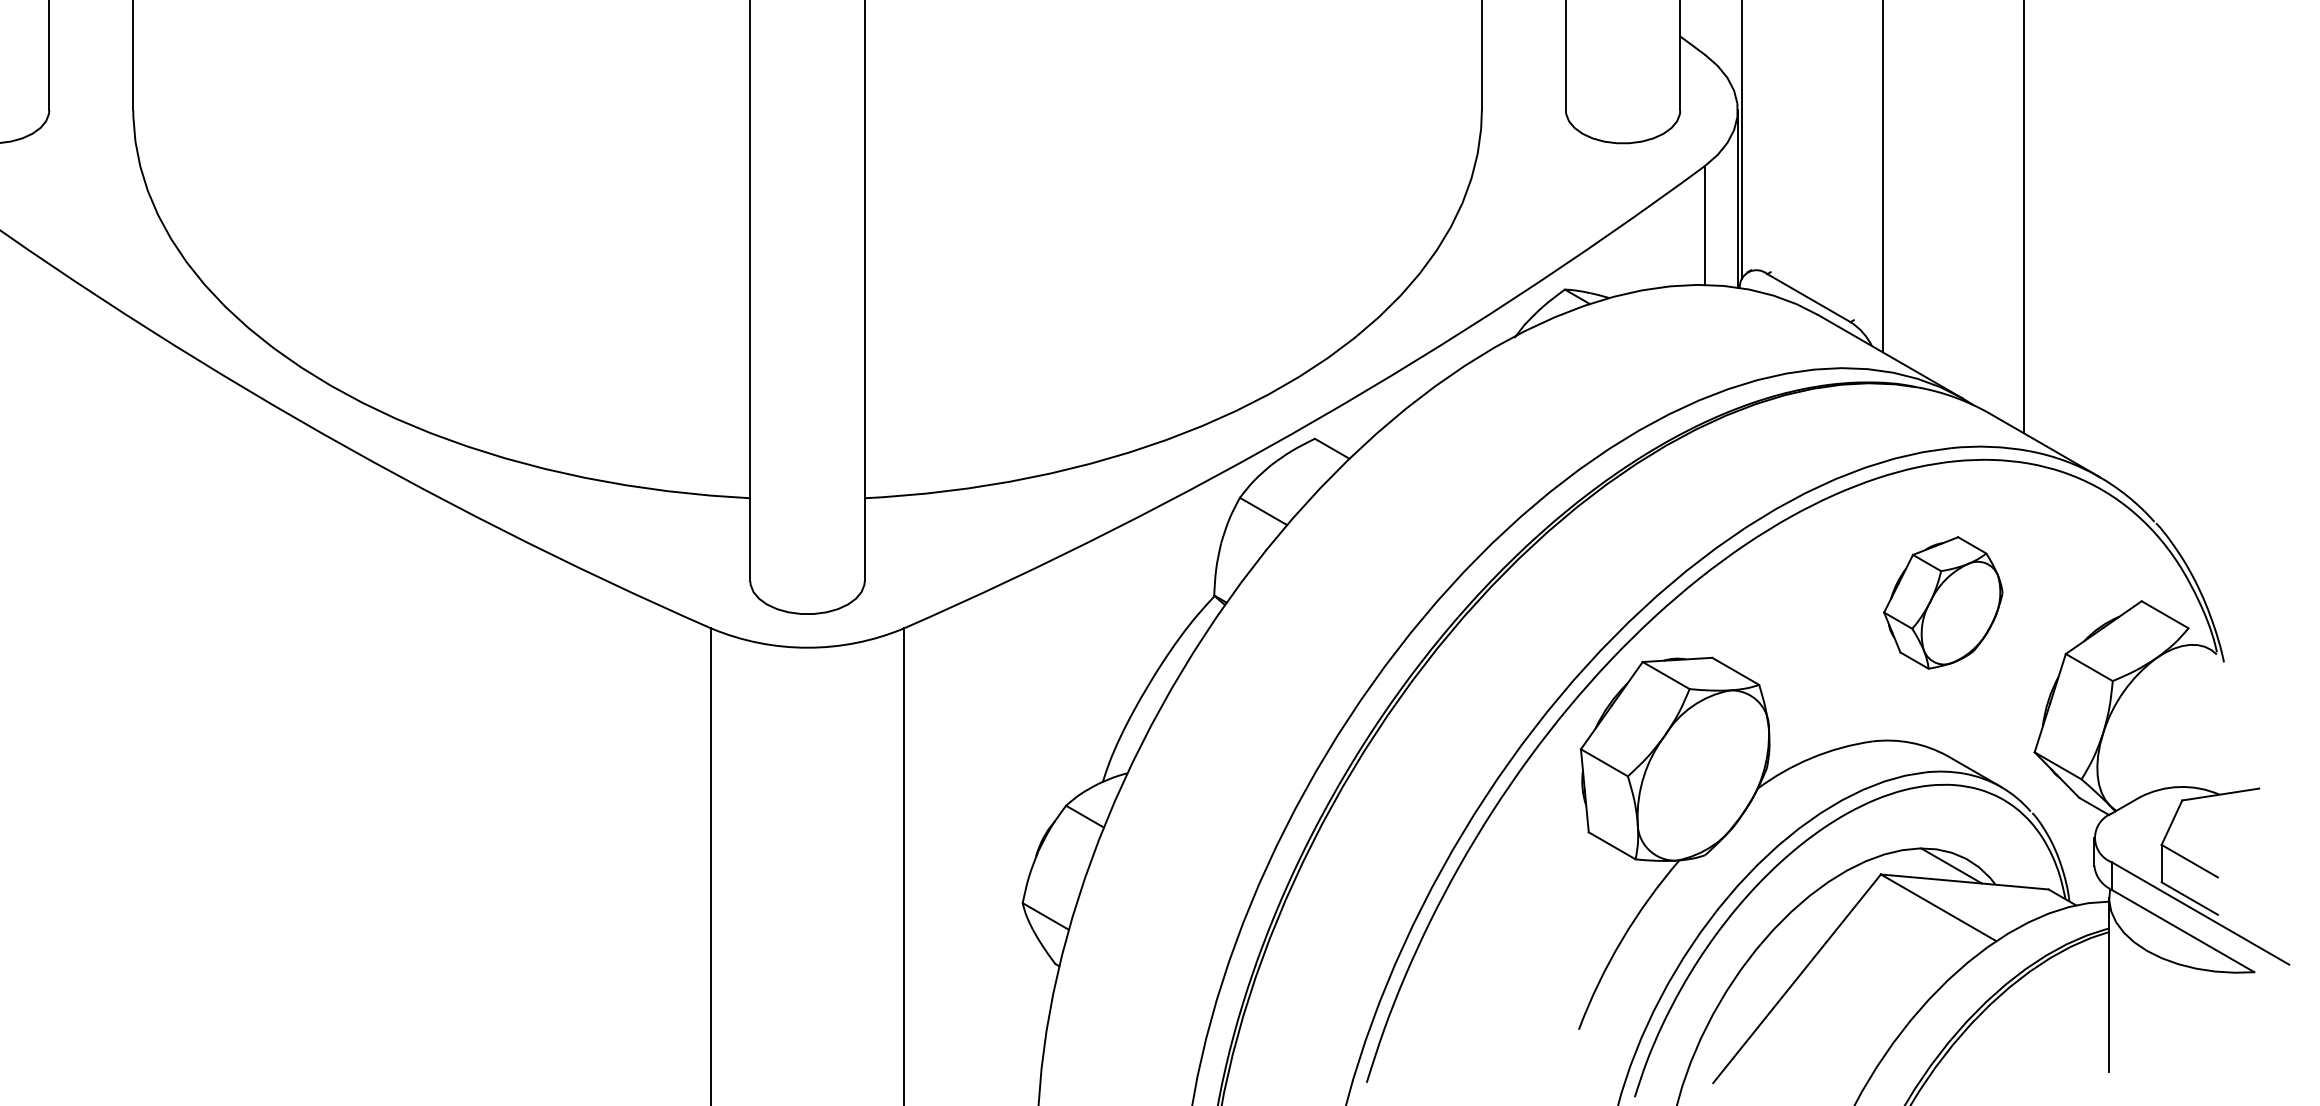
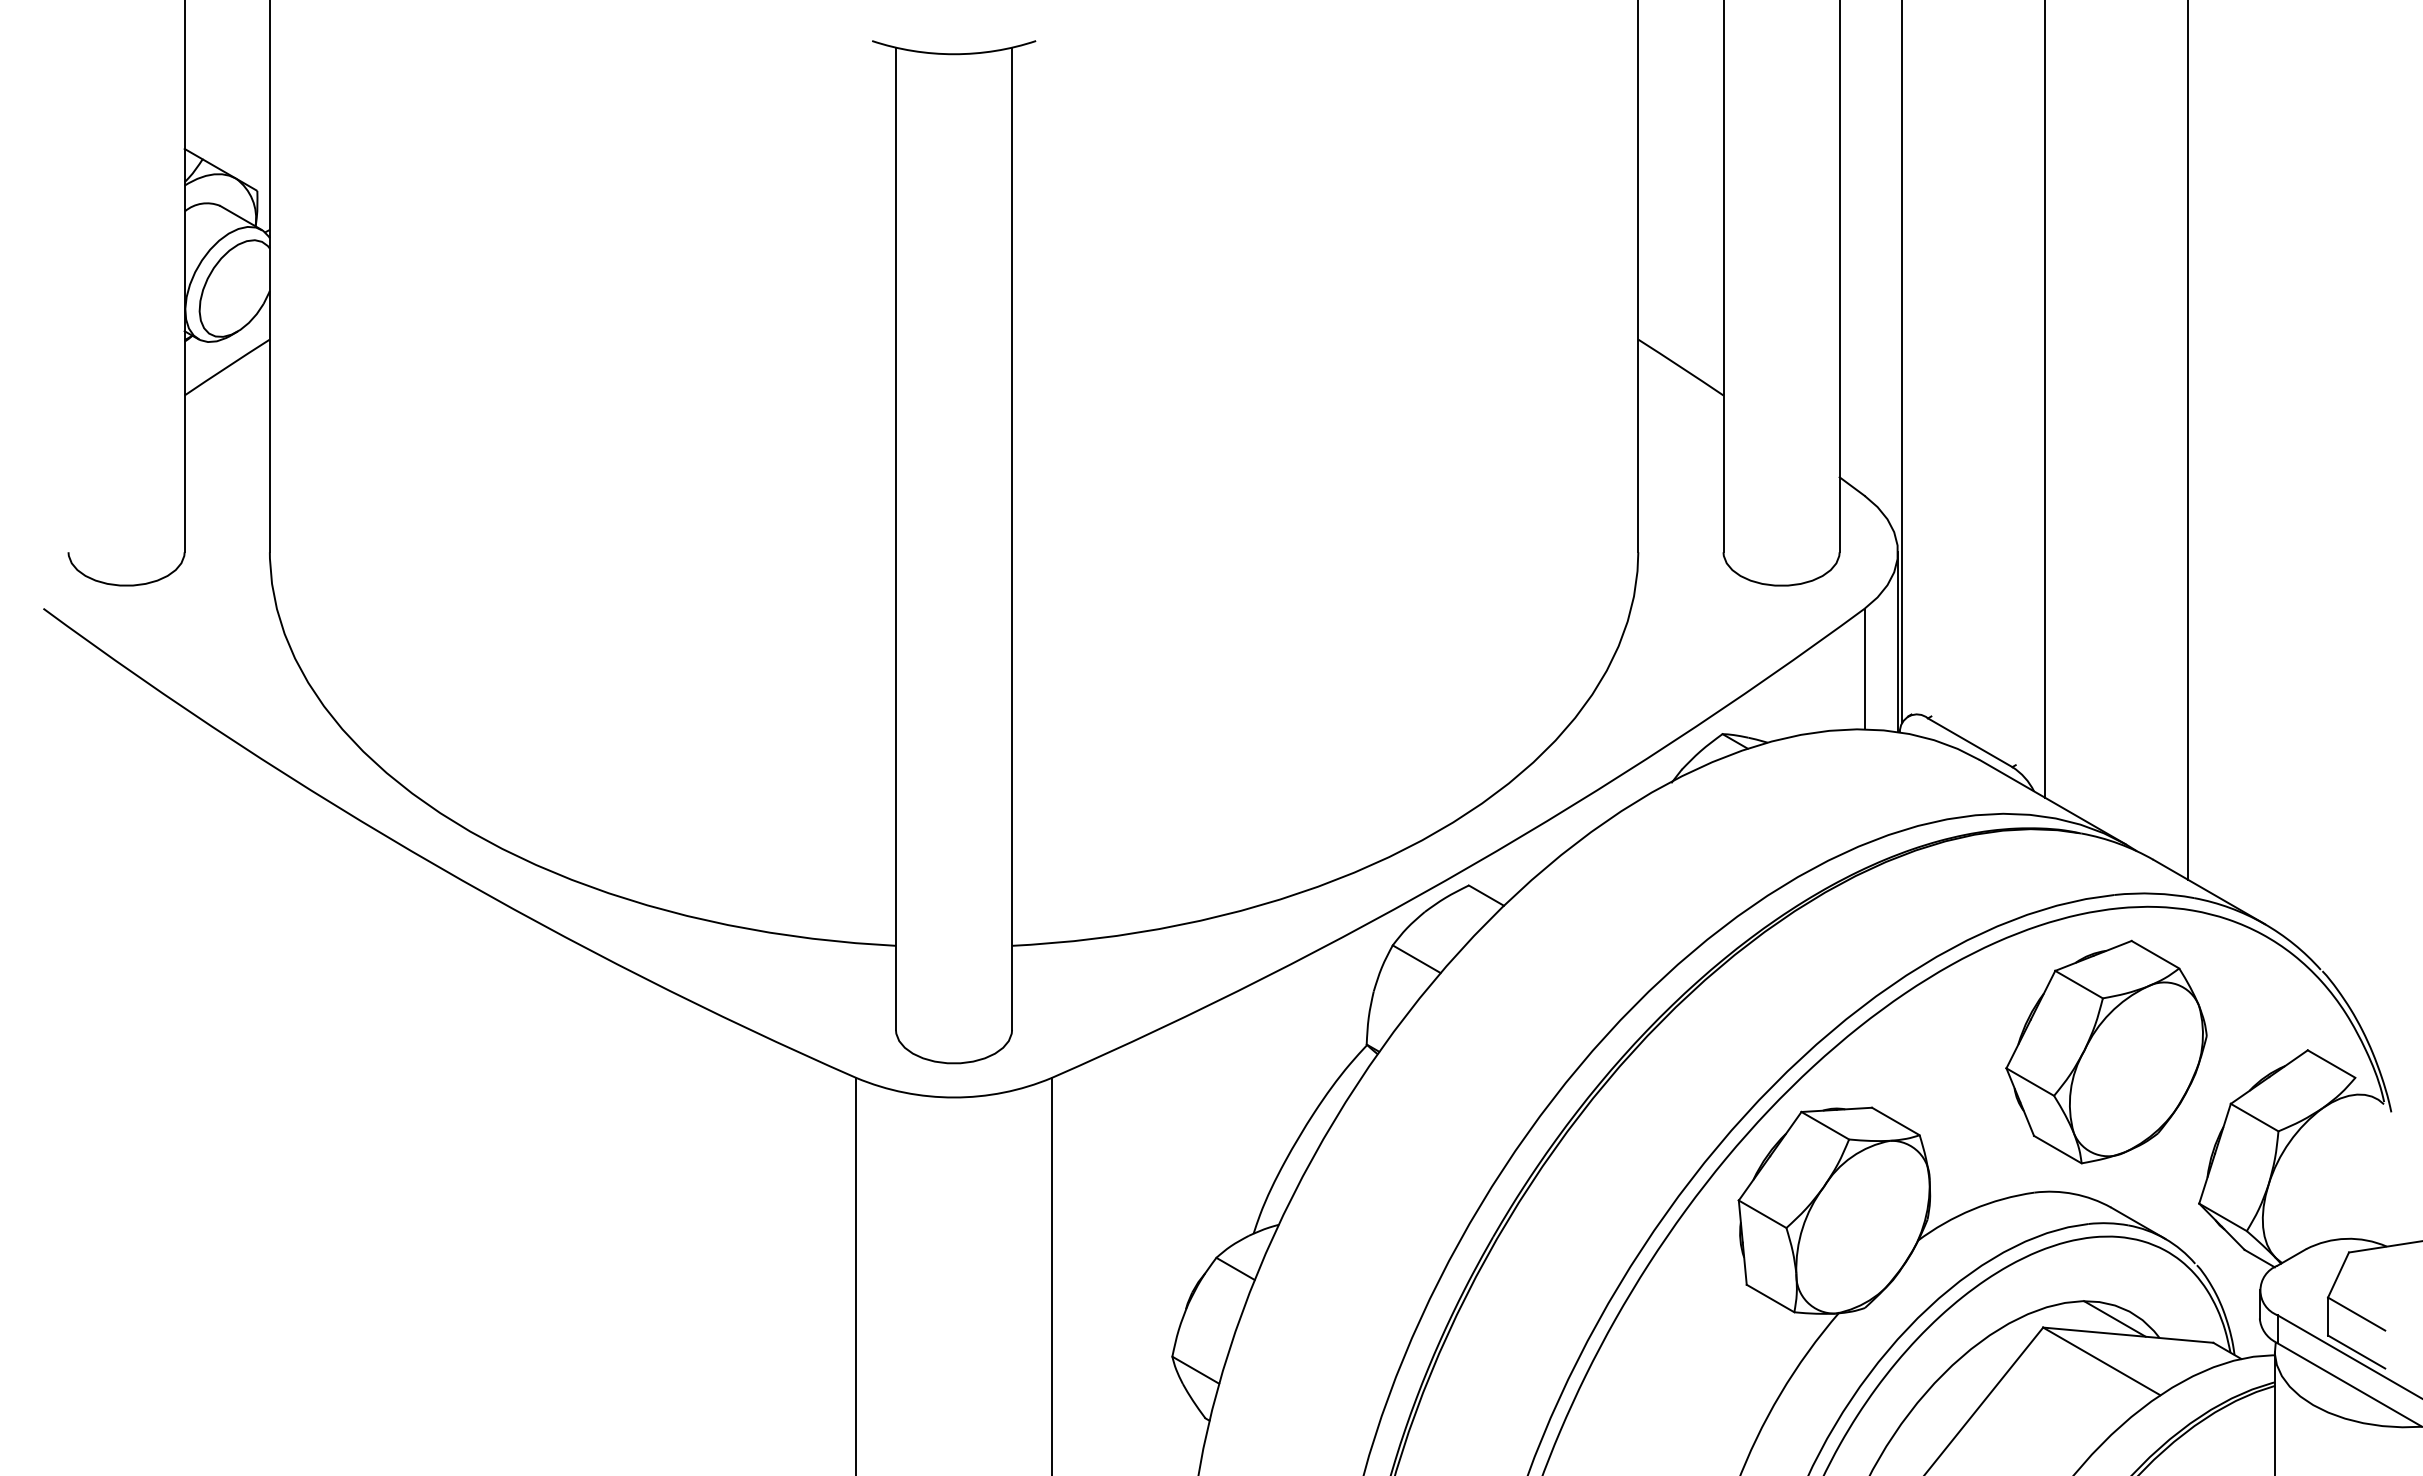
part: (1943, 602) -> (2106, 1051), size x1.67

